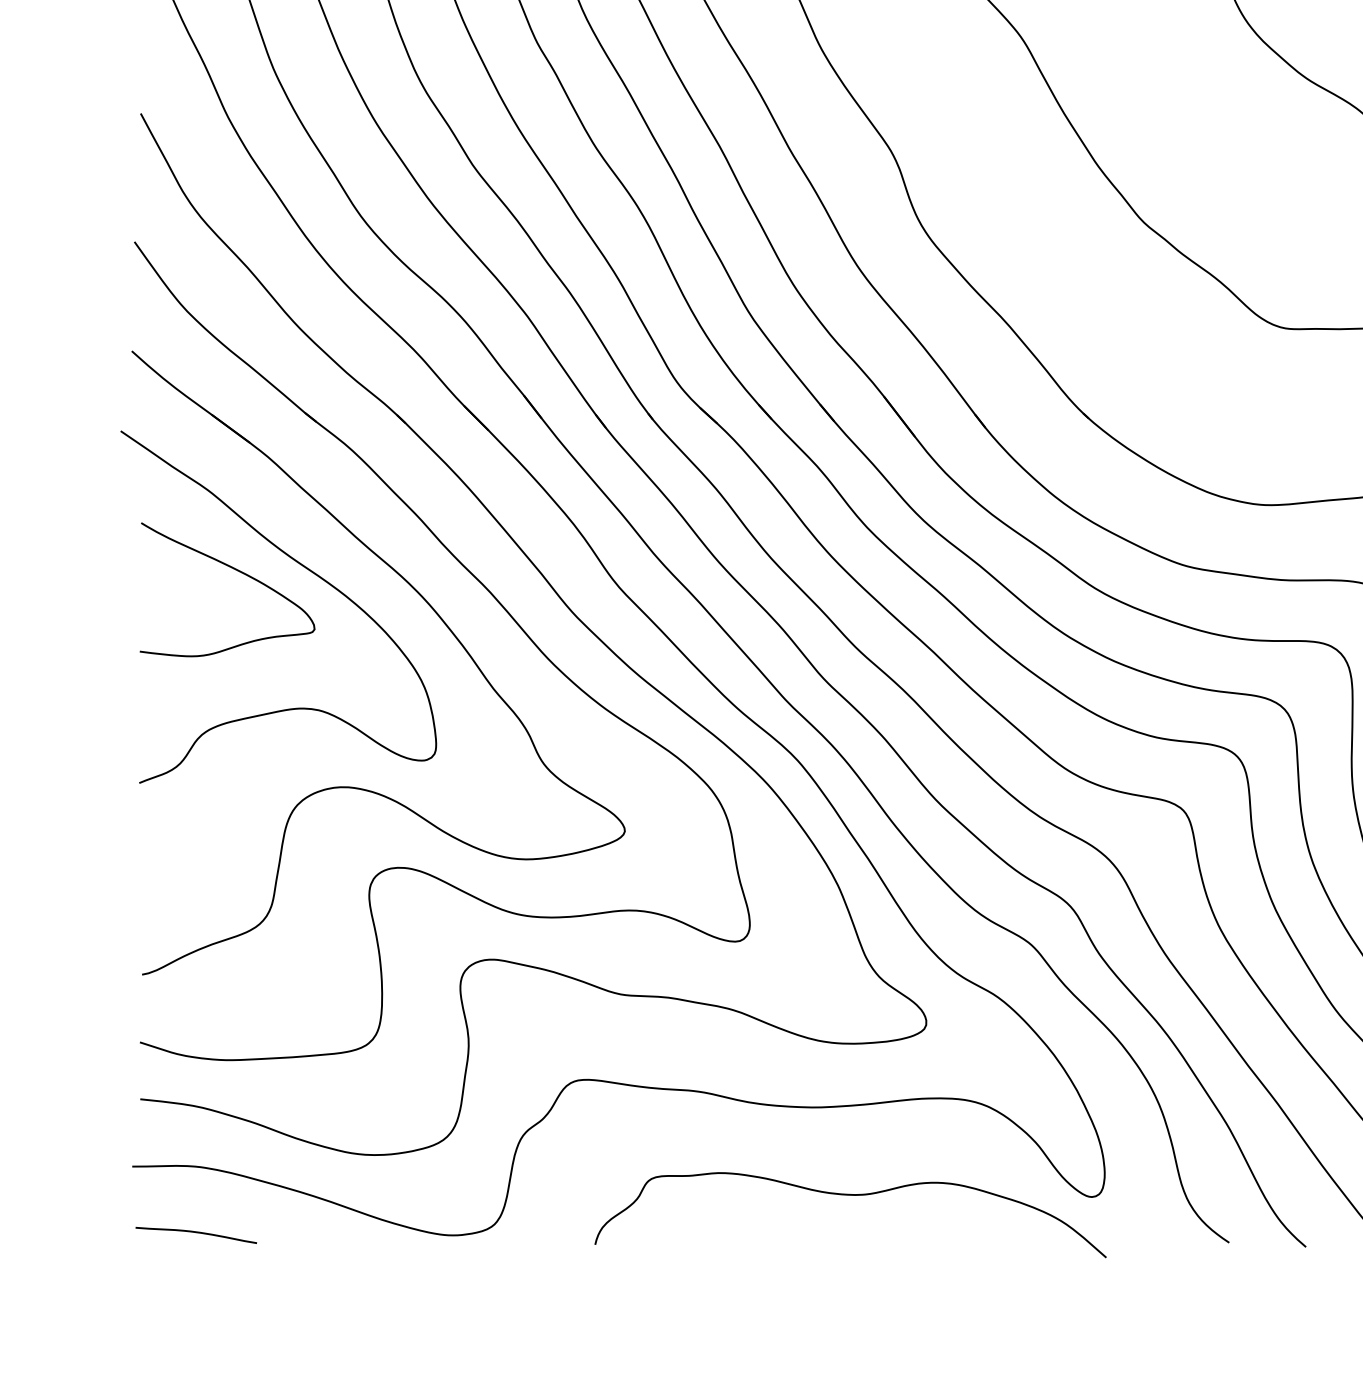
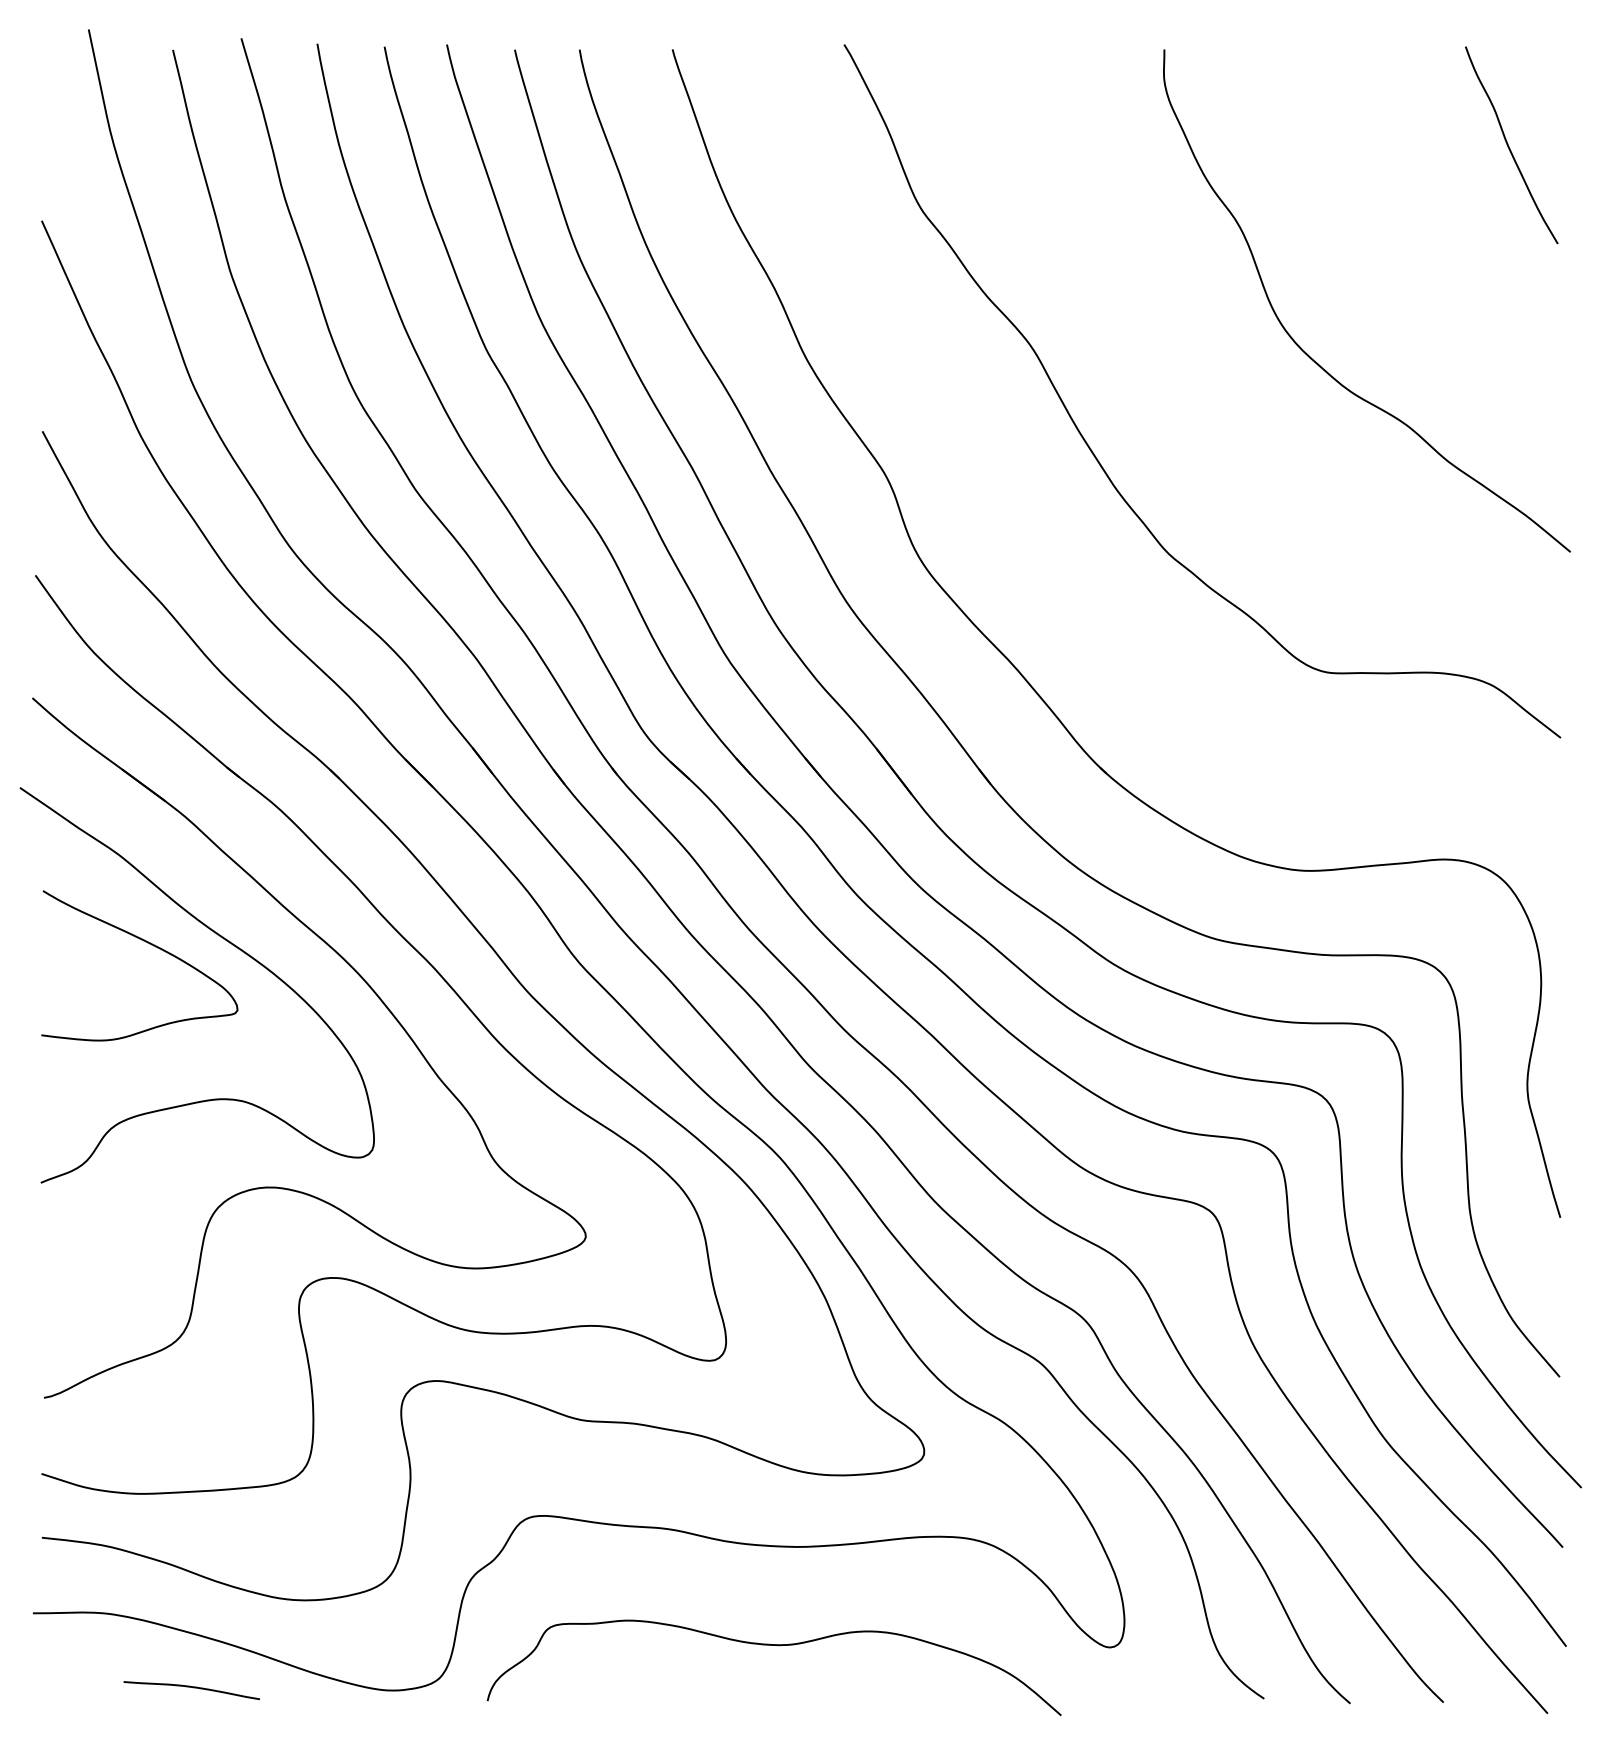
curve: (854, 1196) -> (778, 1646), moved
curve: (197, 1233) -> (193, 1688), moved

